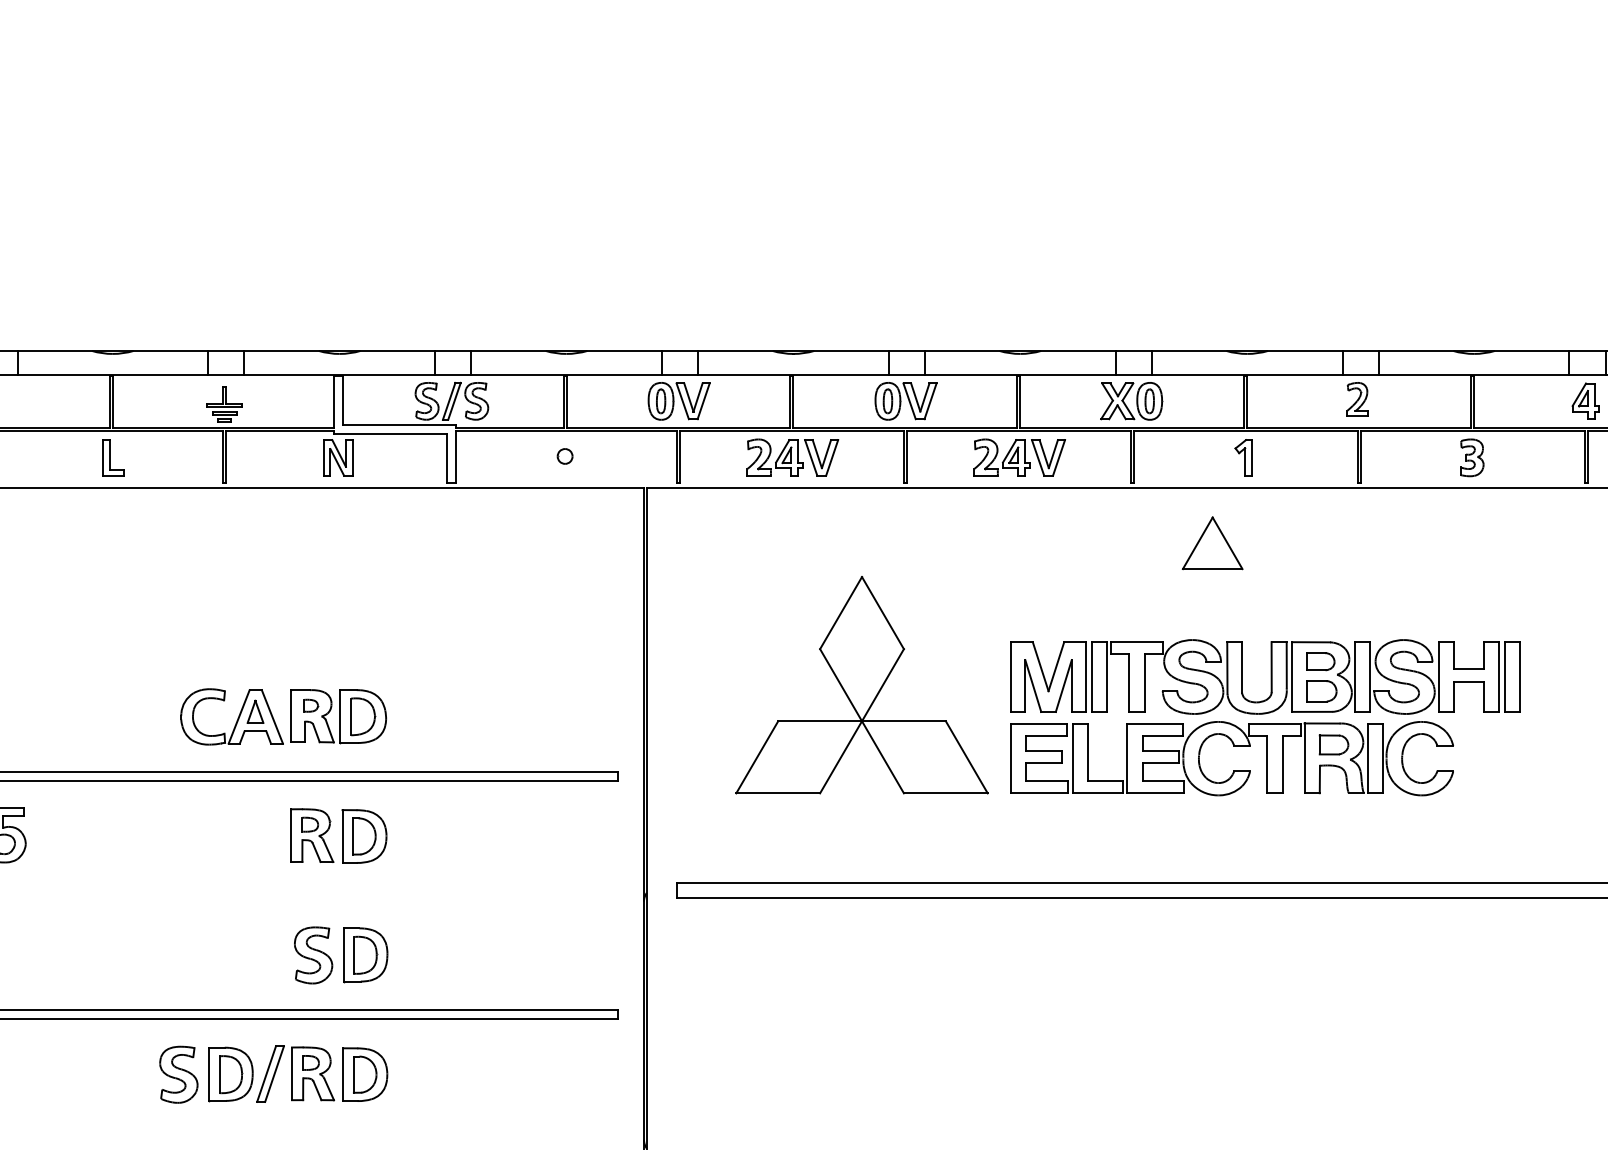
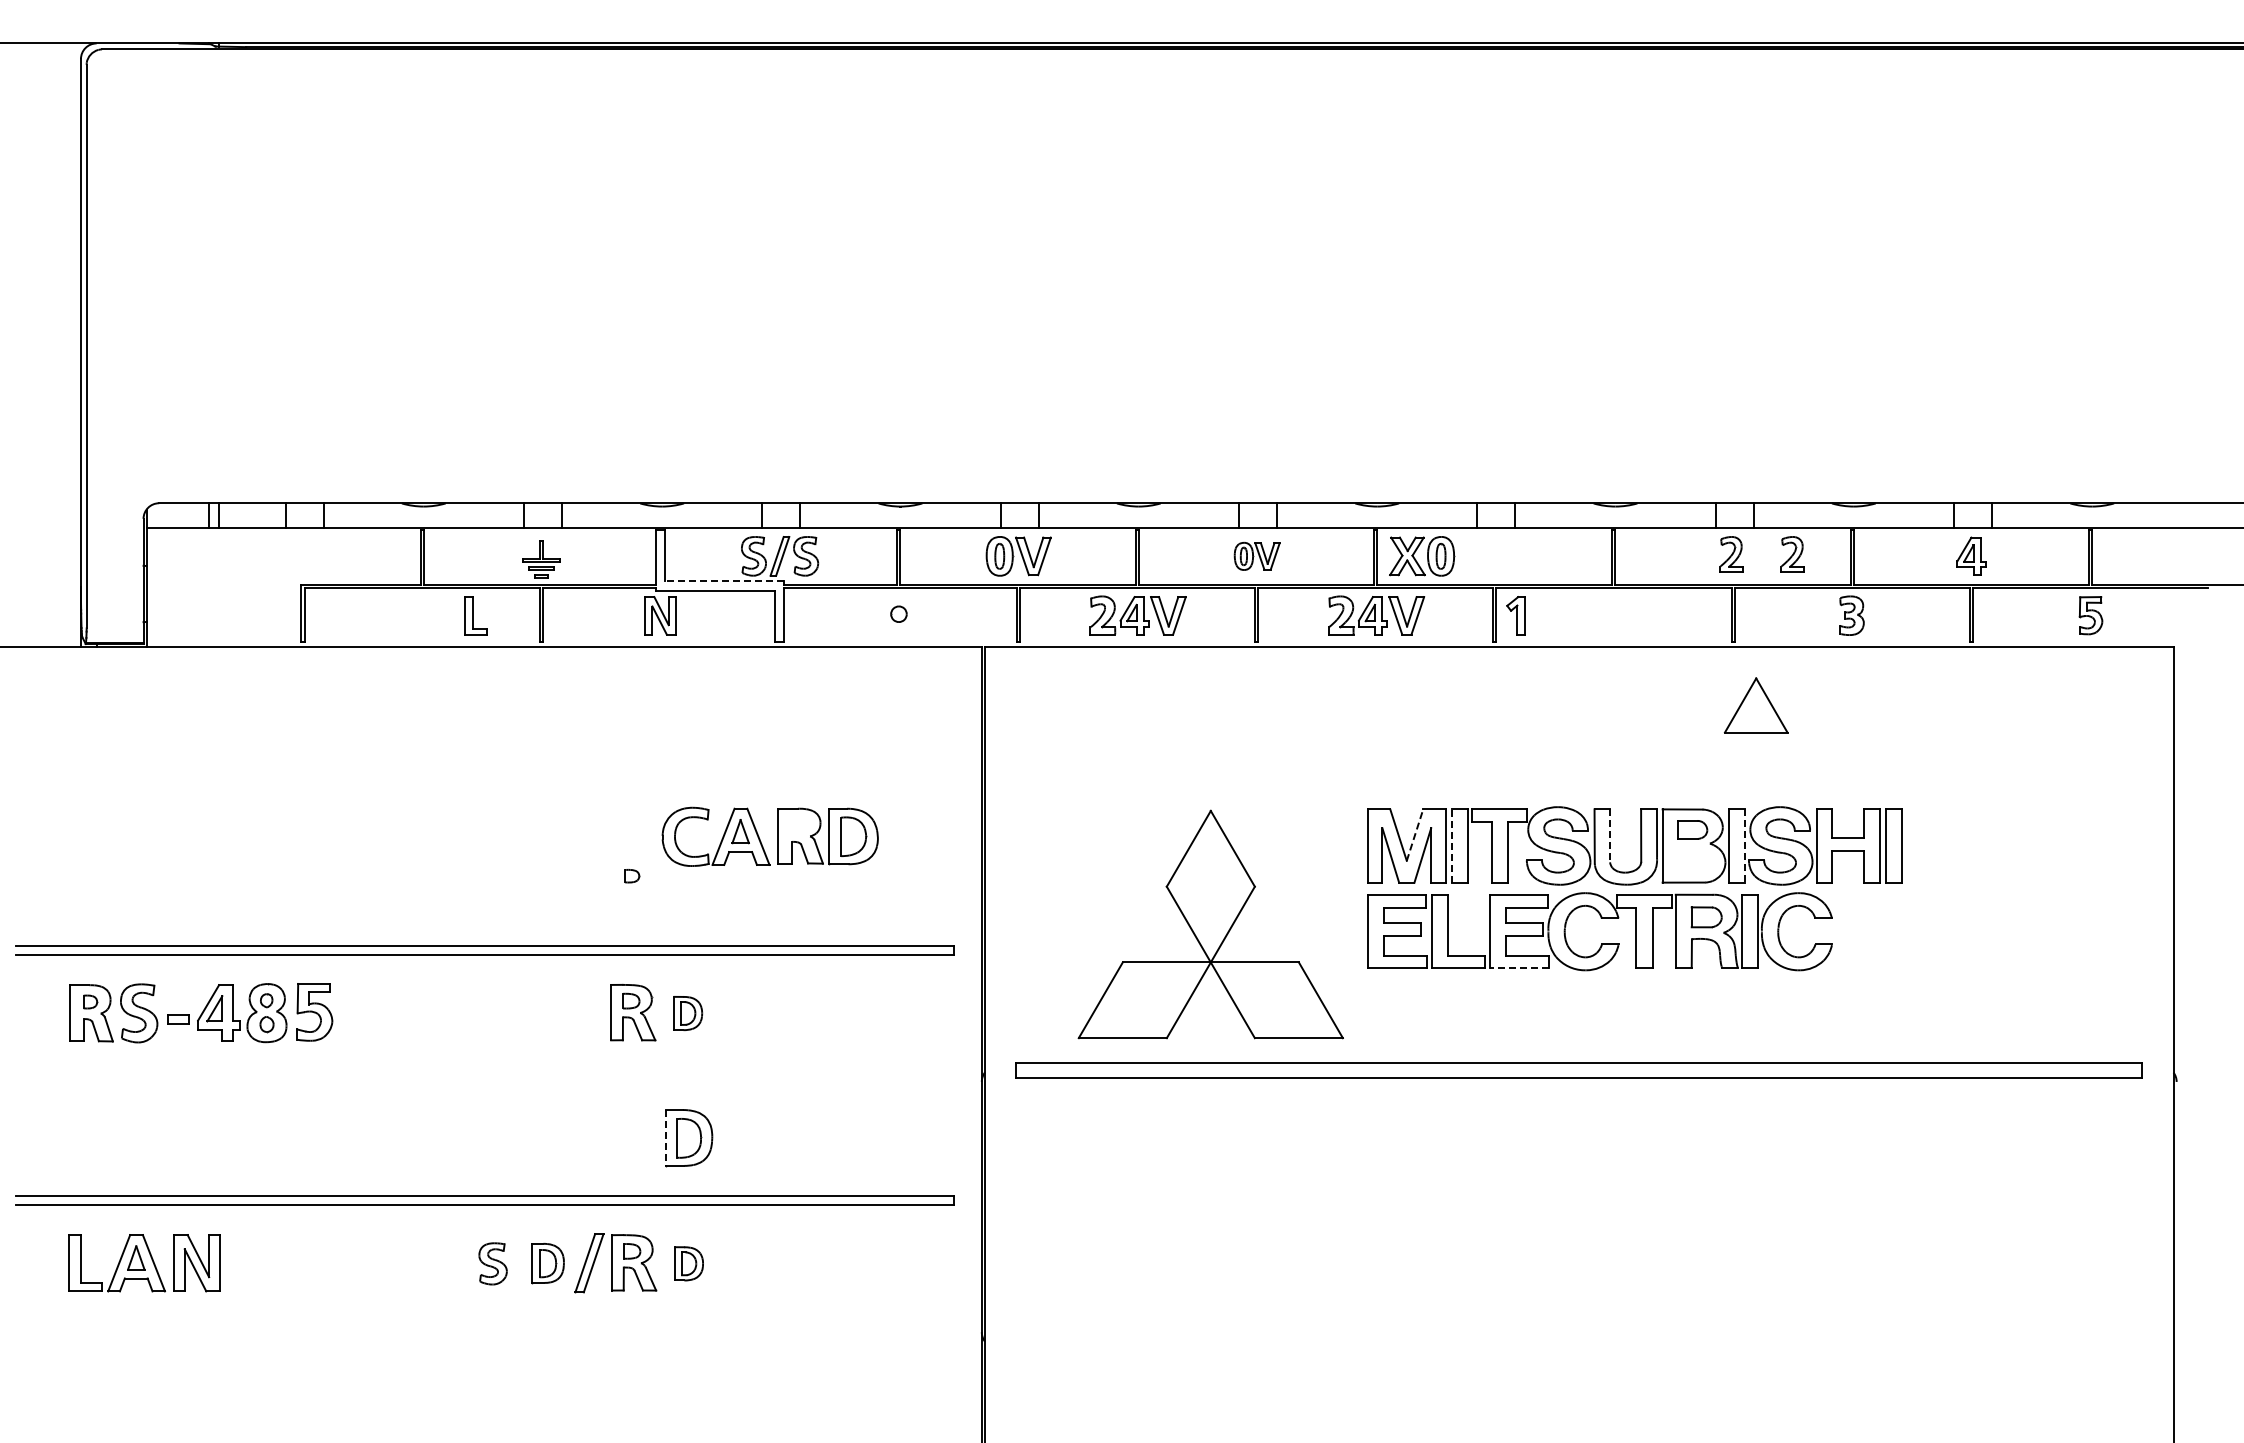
part: (1415, 399) -> (1792, 554), added
part: (906, 401) -> (1257, 556), size x0.7
part: (1132, 401) -> (1422, 556), moved
line: (399, 425) -> (724, 581), solid -> dashed
part: (112, 457) -> (475, 615), moved
part: (1243, 457) -> (1515, 615), moved
part: (1212, 543) -> (1756, 705), moved
line: (1056, 666) -> (1415, 834), solid -> dashed
line: (1242, 668) -> (1610, 836), solid -> dashed
line: (1092, 677) -> (1452, 846), solid -> dashed
line: (1370, 677) -> (1744, 846), solid -> dashed
part: (861, 685) -> (1210, 924), moved
part: (1321, 690) -> (1693, 860), removed
part: (290, 716) -> (777, 836), moved
line: (1155, 793) -> (1519, 968), solid -> dashed
part: (364, 836) -> (688, 1013), size x0.6
line: (343, 954) -> (666, 1137), solid -> dashed
part: (313, 955) -> (634, 1138), removed
part: (178, 1074) -> (492, 1263), size x0.7
part: (230, 1074) -> (547, 1263), size x0.7
part: (365, 1074) -> (689, 1263), size x0.6

